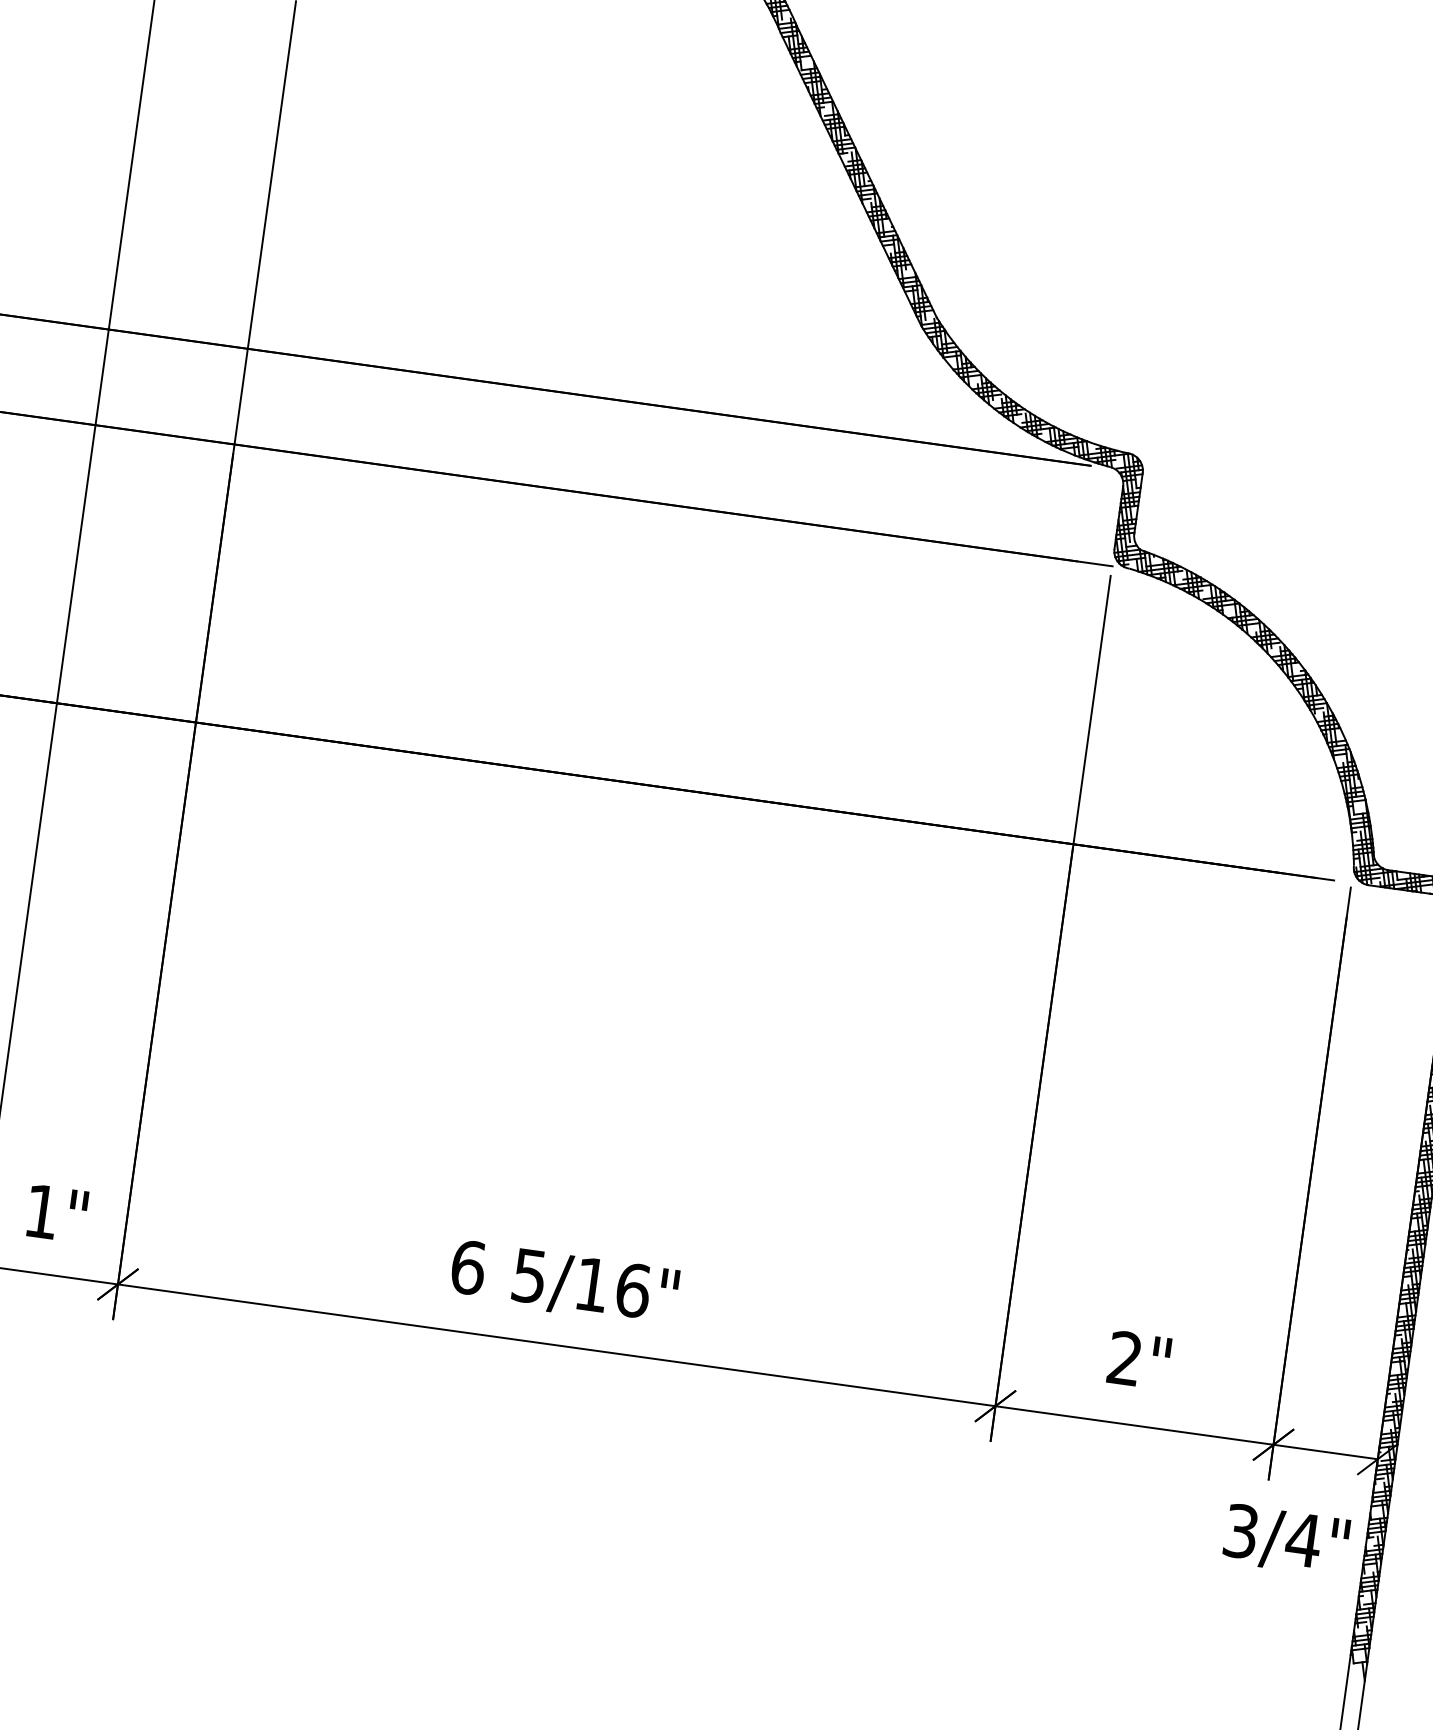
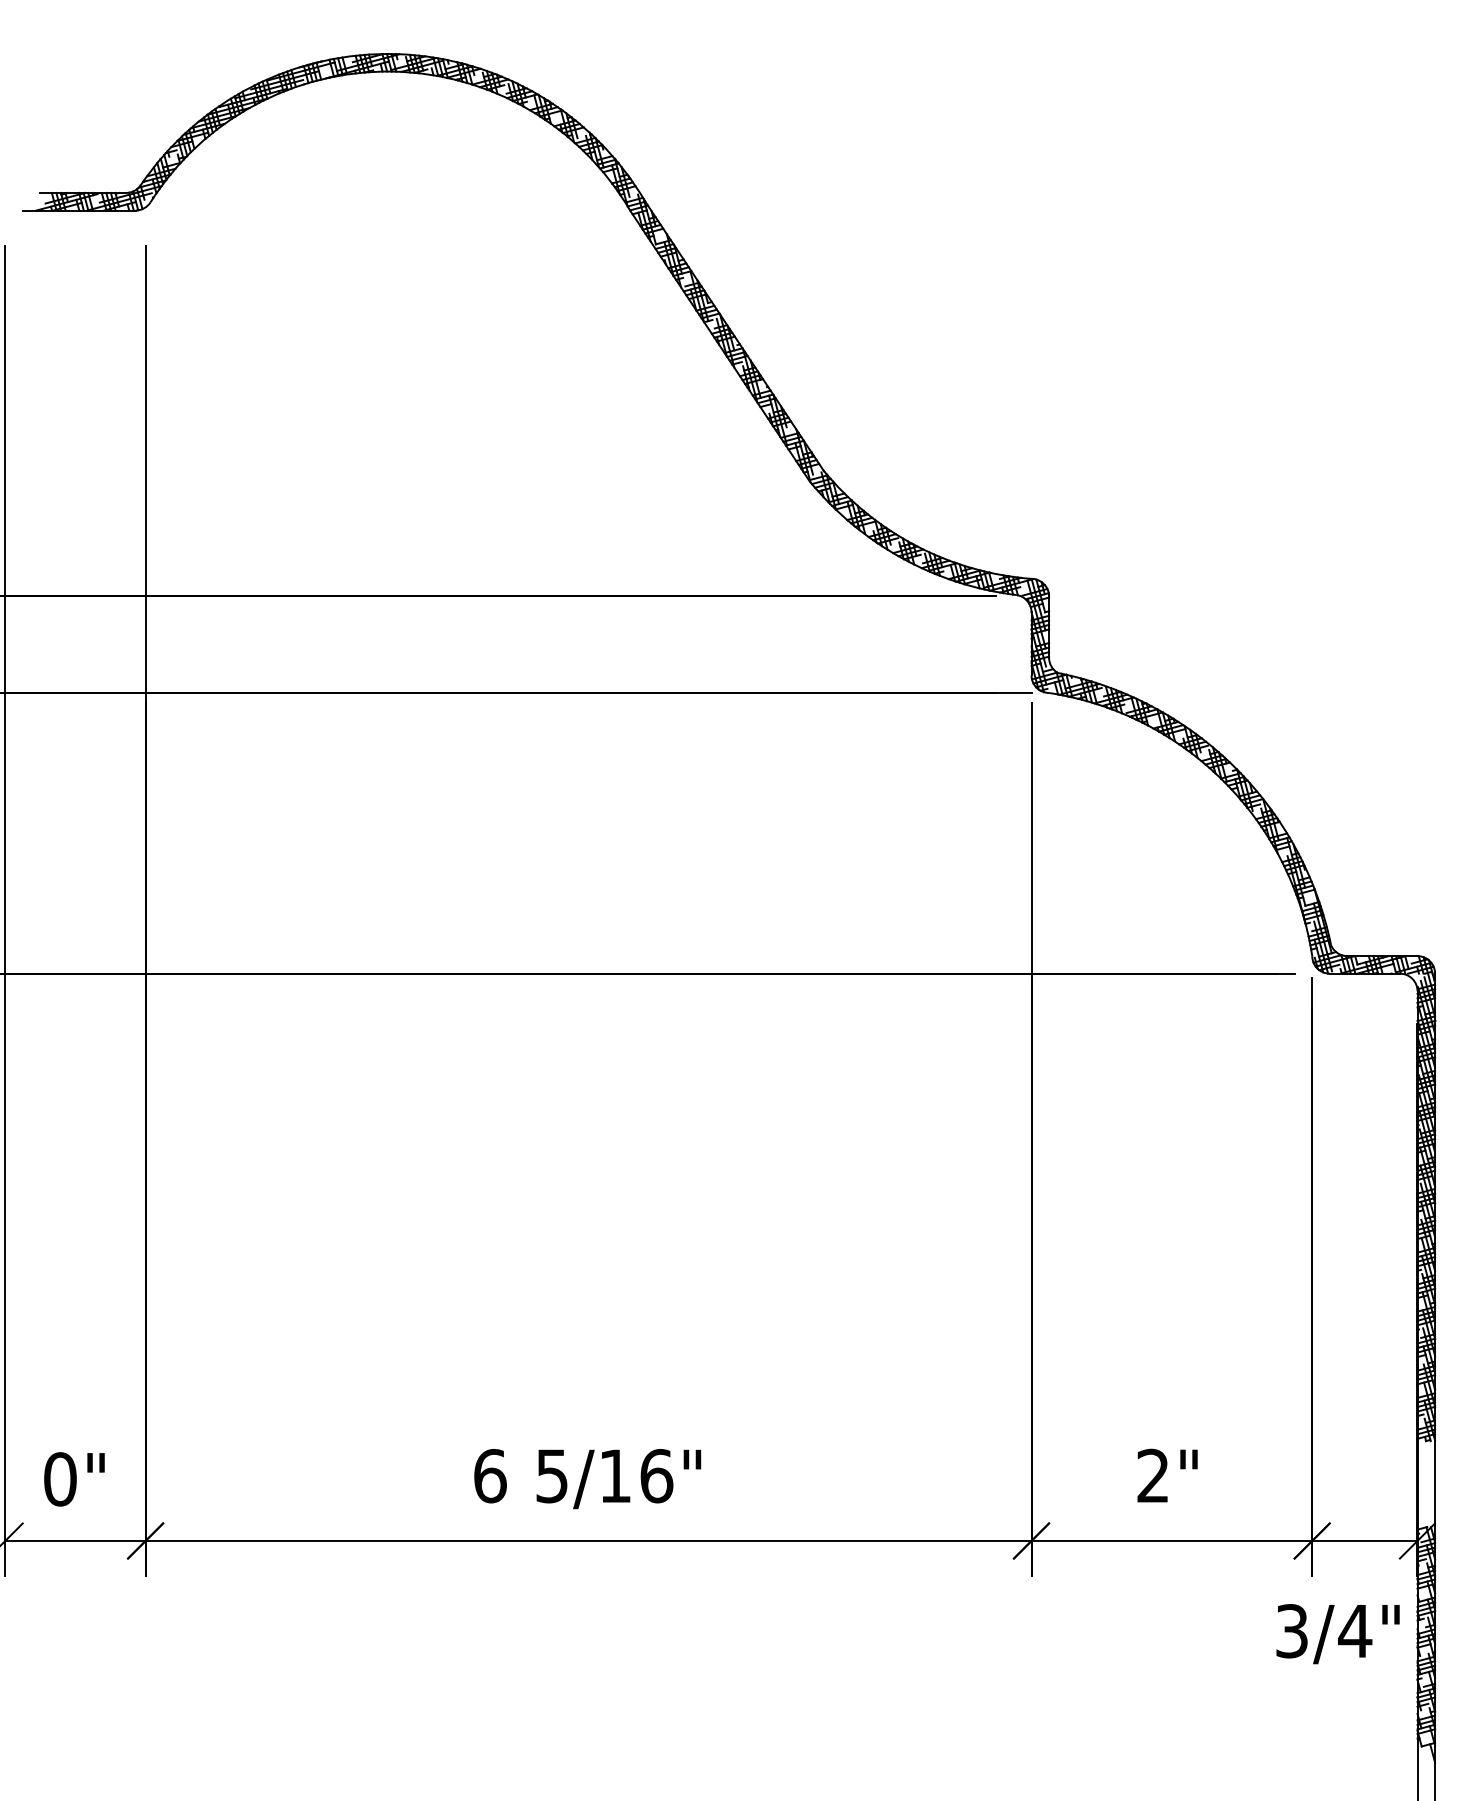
text: (42, 1211) -> (60, 1479), 1" -> 0"
hatch: (1394, 1403) -> (1426, 1483), removed

